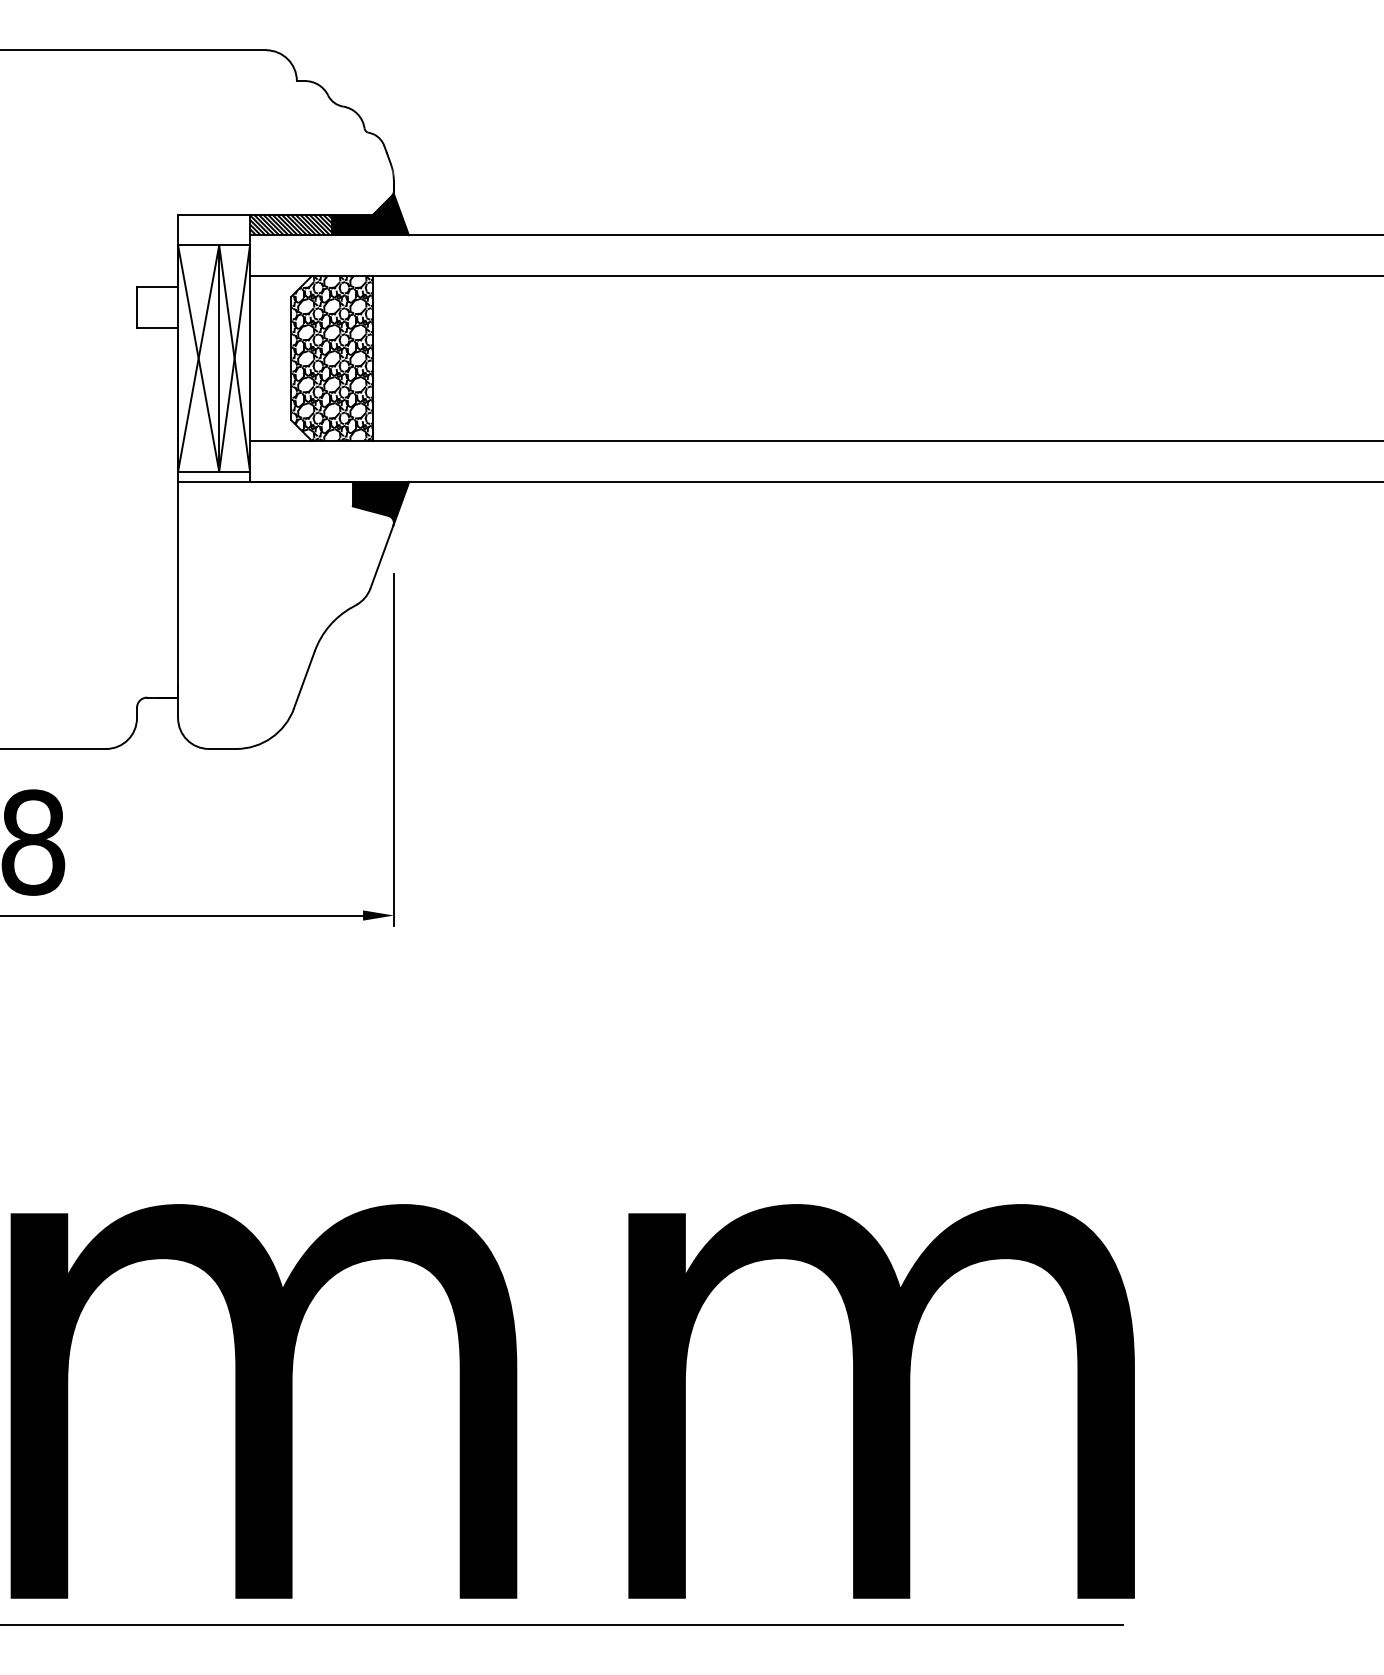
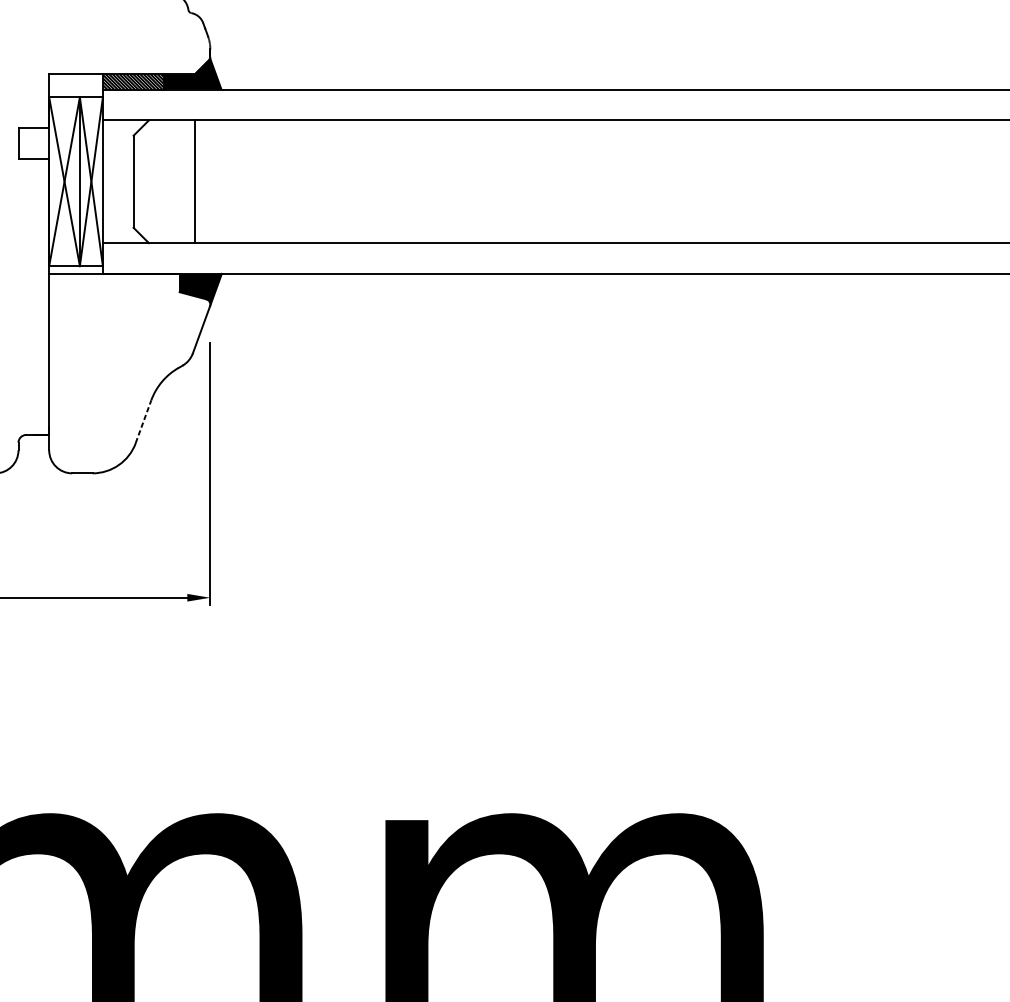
hatch: (332, 358) -> (164, 181), removed
line: (304, 679) -> (143, 421), solid -> dashed

